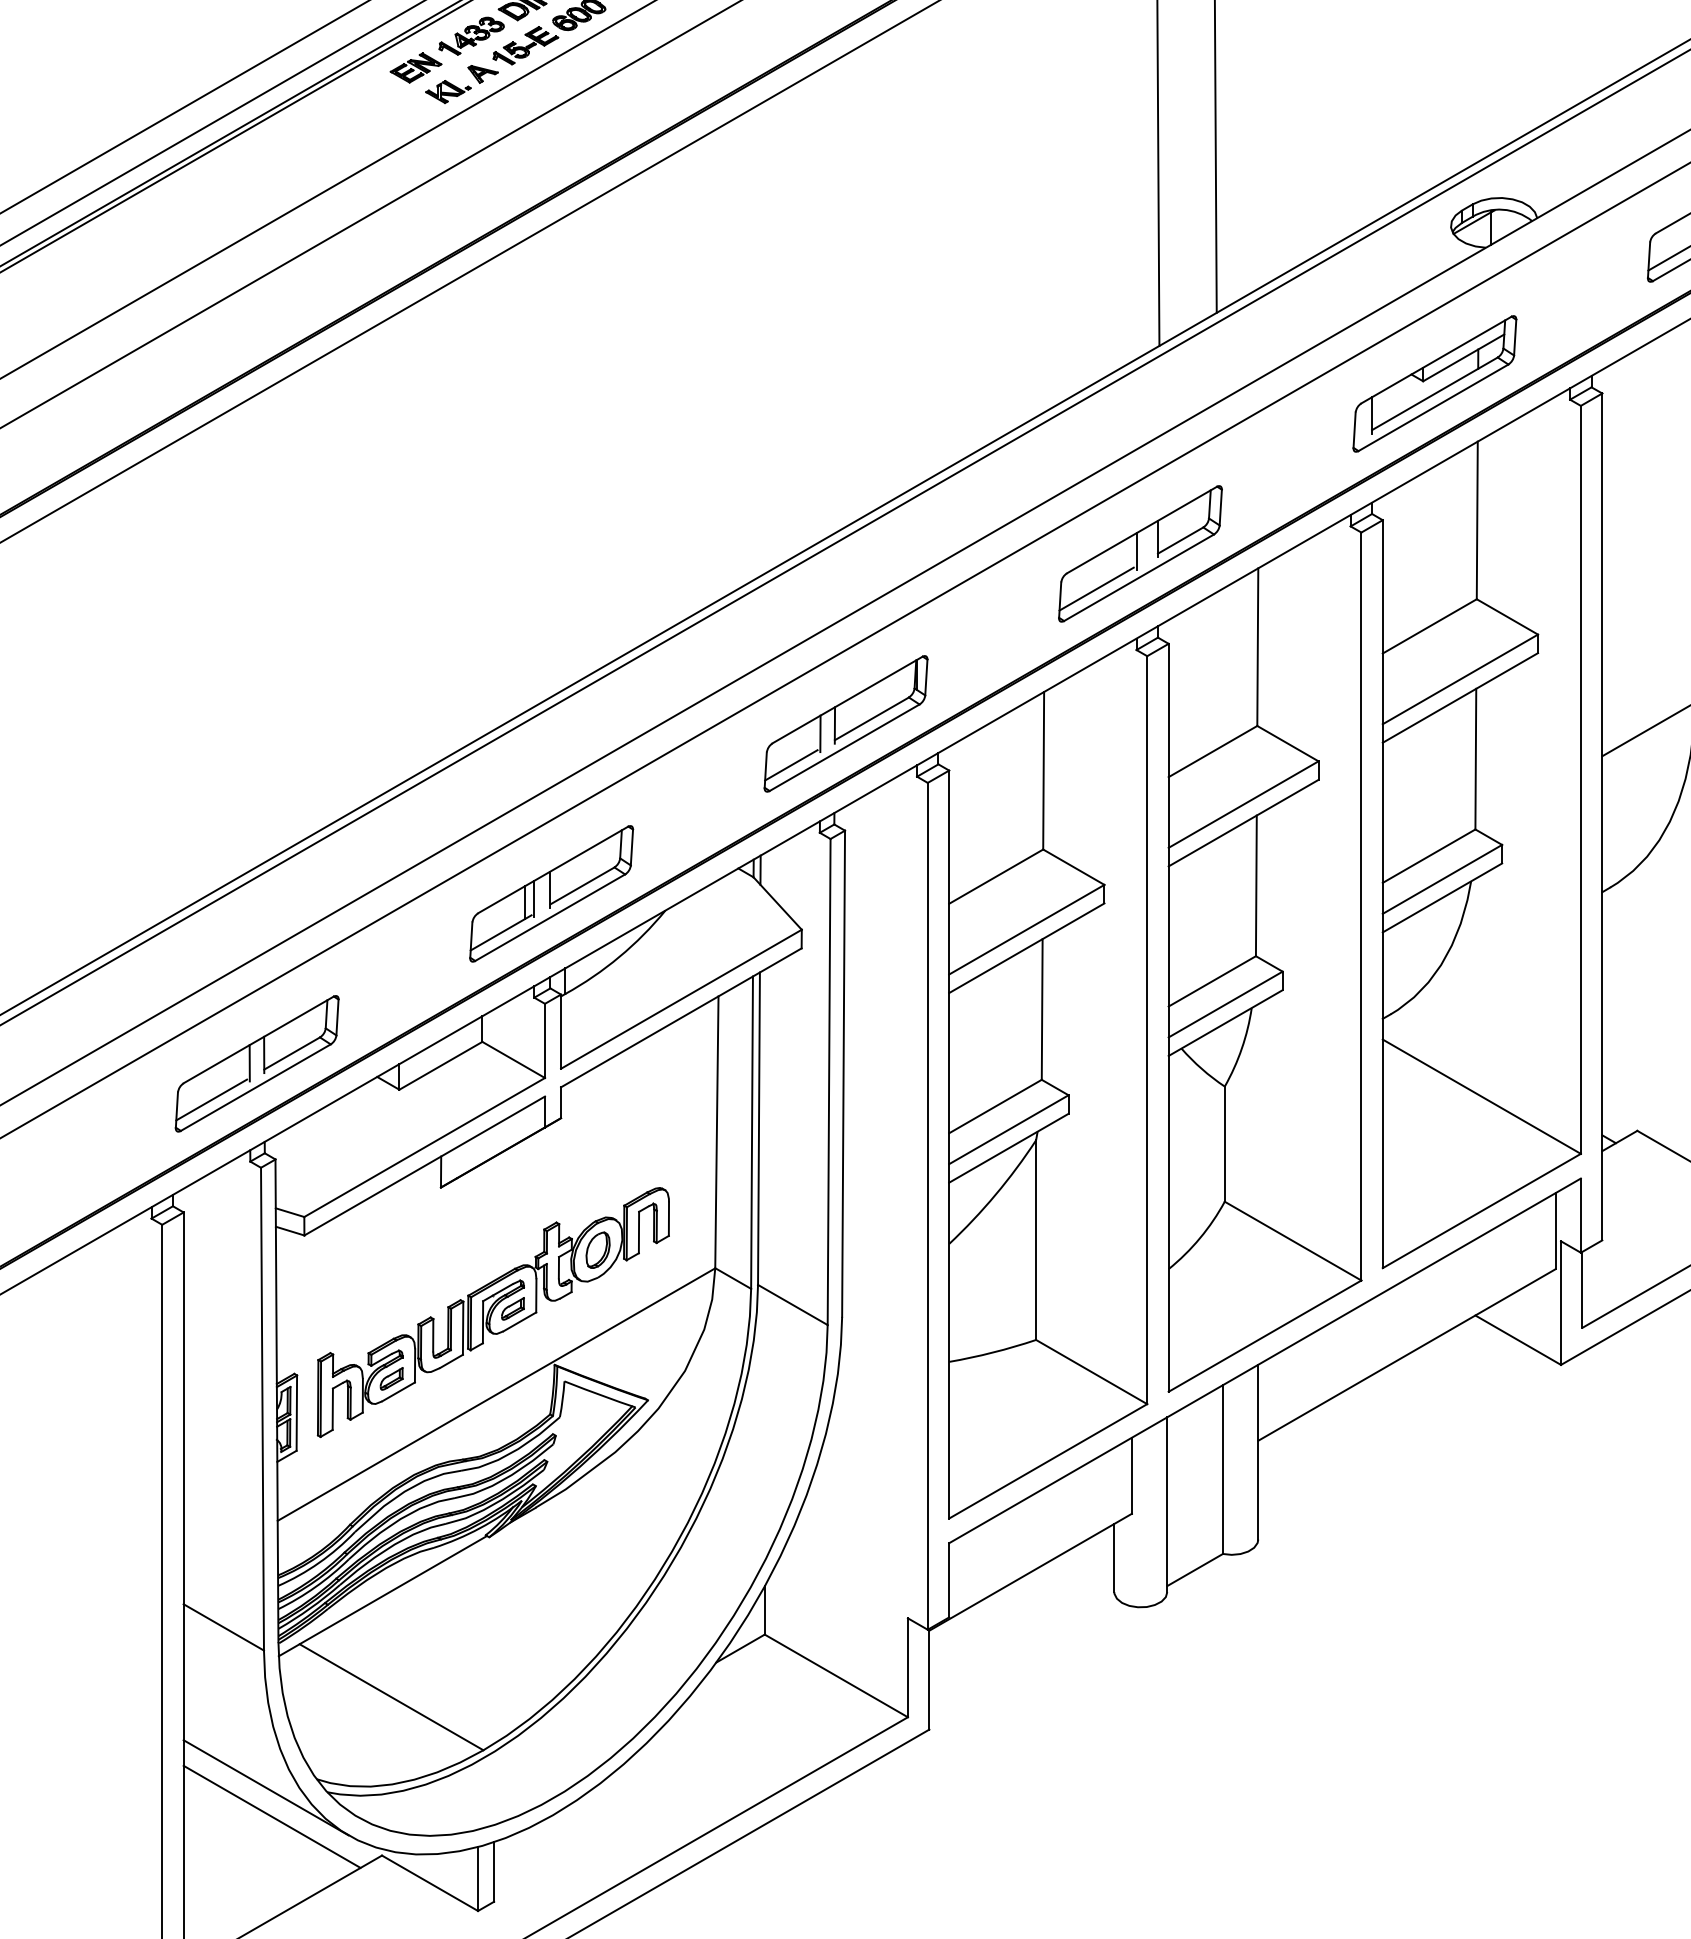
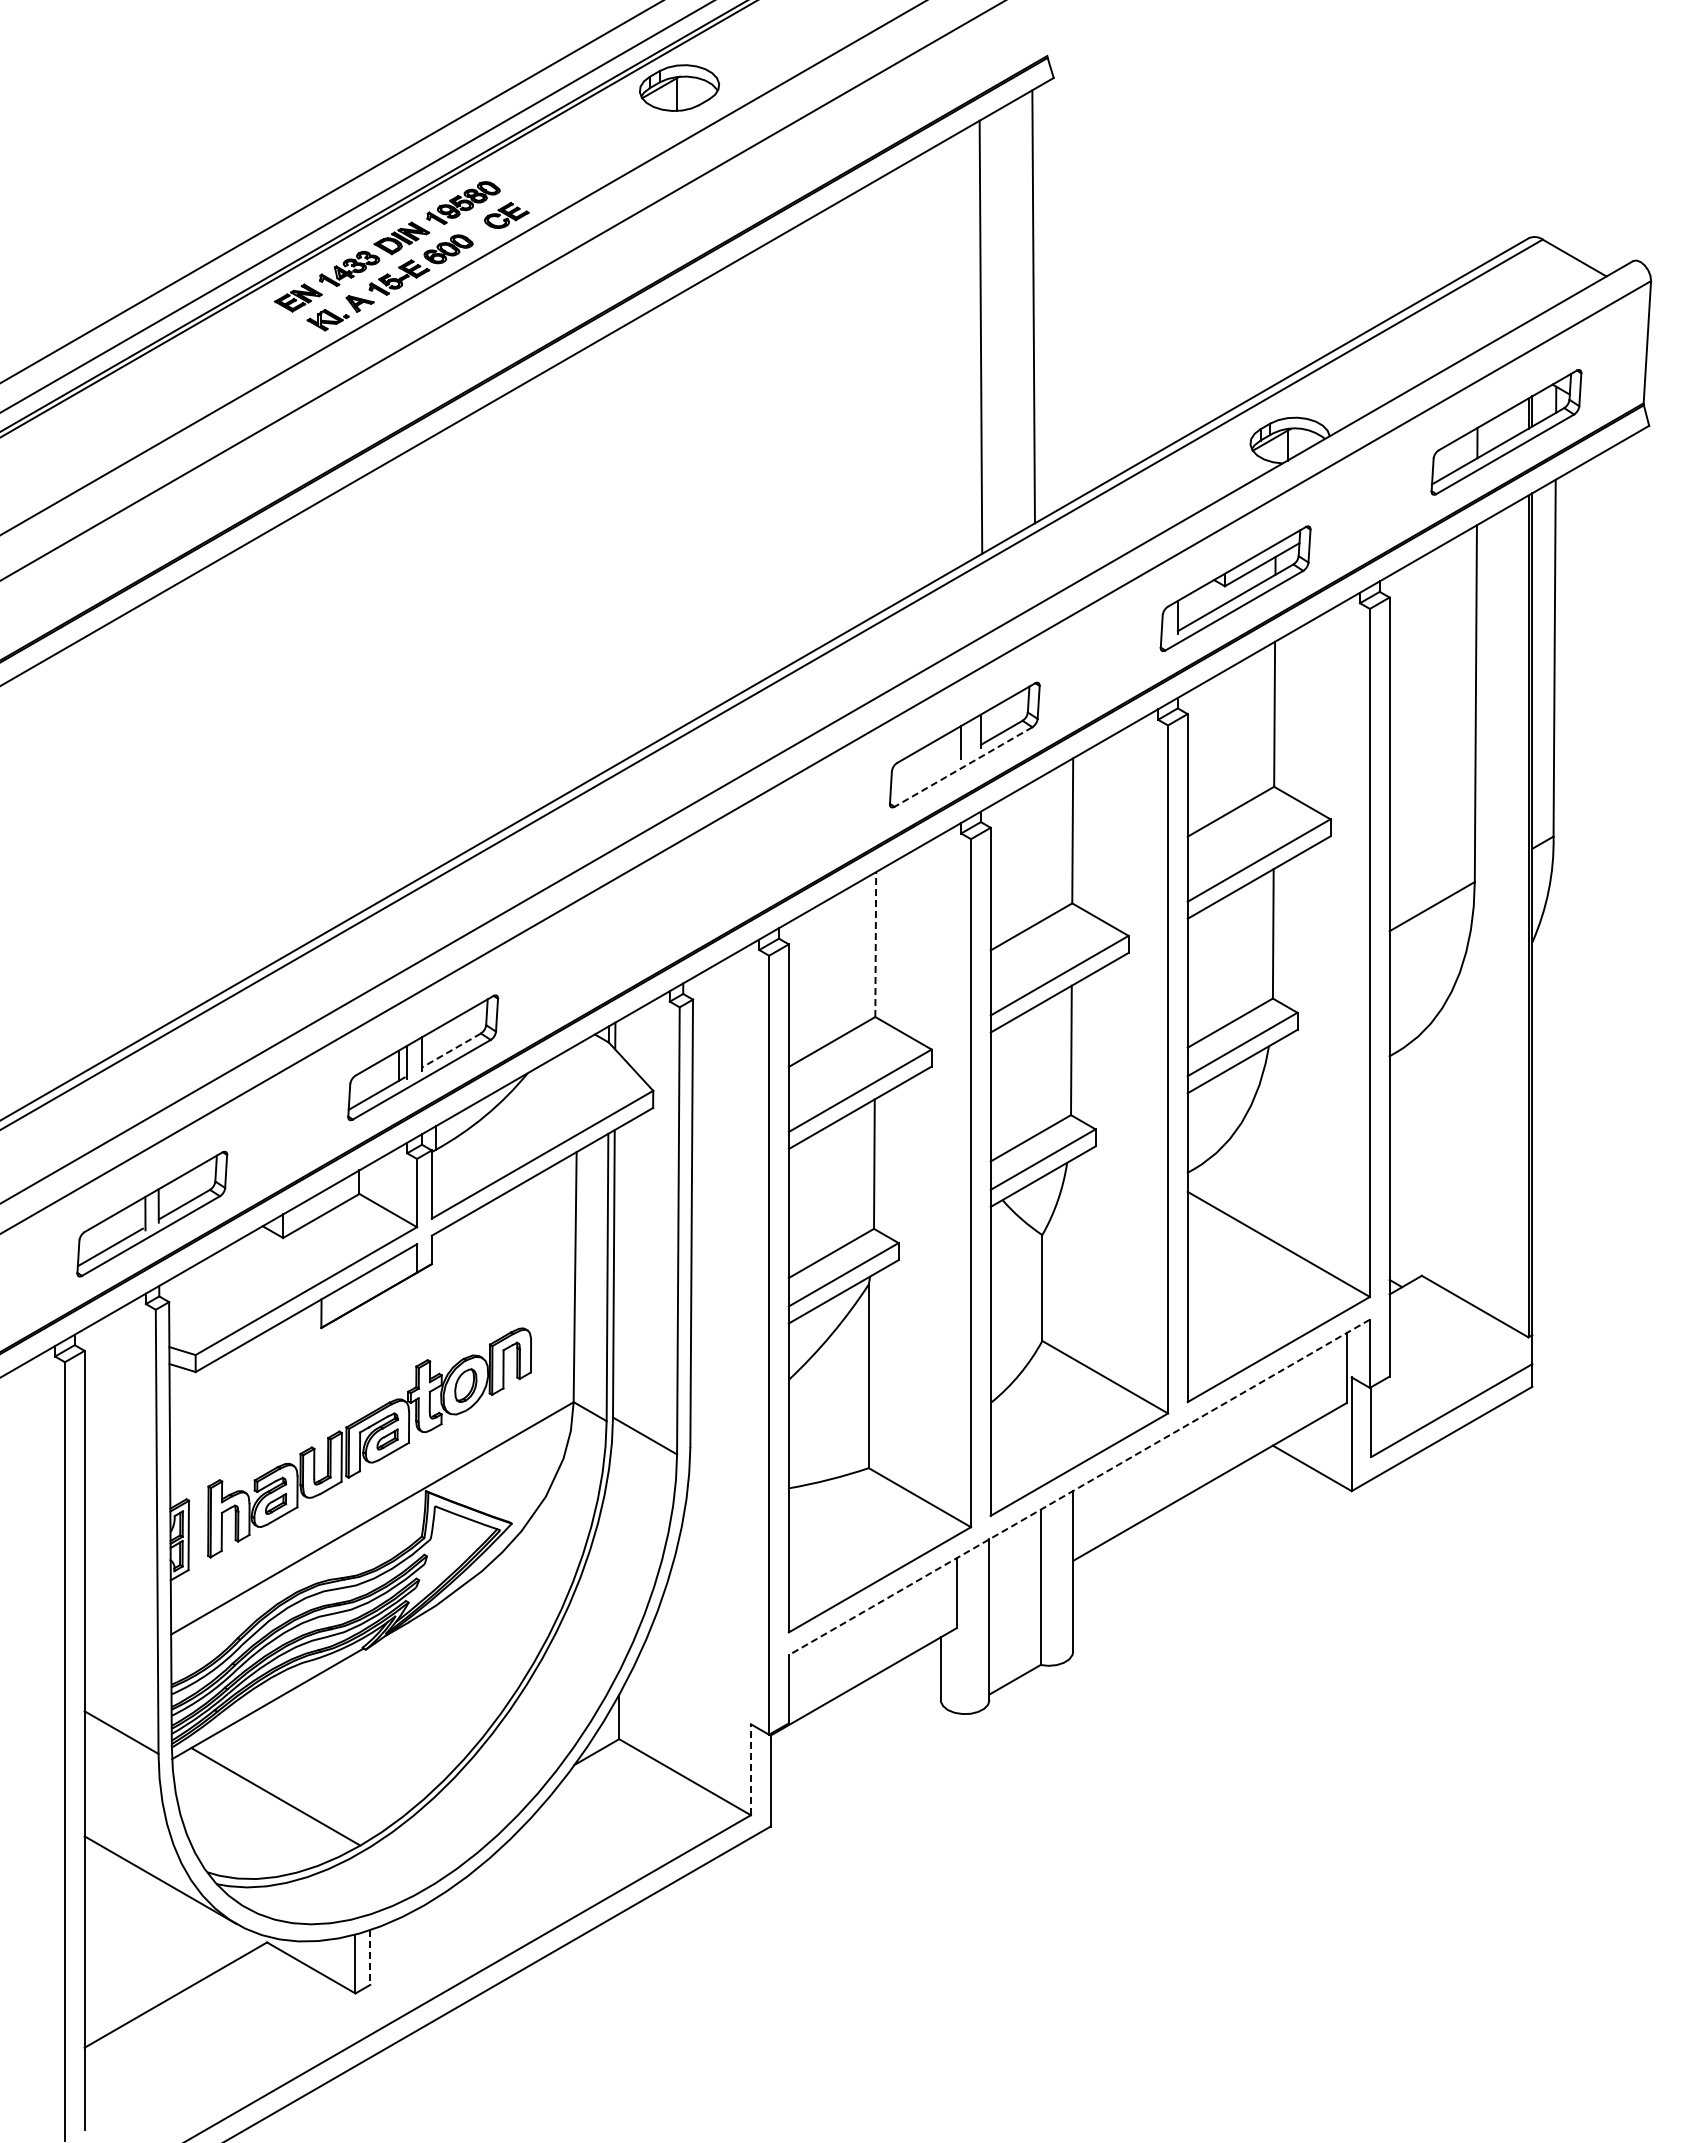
line: (1139, 578) -> (963, 767), solid -> dashed
line: (1096, 589) -> (924, 777), removed
part: (845, 723) -> (693, 901), removed
line: (1043, 770) -> (875, 944), solid -> dashed
line: (582, 885) -> (451, 1050), solid -> dashed
line: (1264, 1360) -> (1078, 1487), solid -> dashed
line: (907, 1667) -> (750, 1769), solid -> dashed
line: (271, 1816) -> (165, 1906), removed
line: (494, 1873) -> (370, 1958), solid -> dashed

